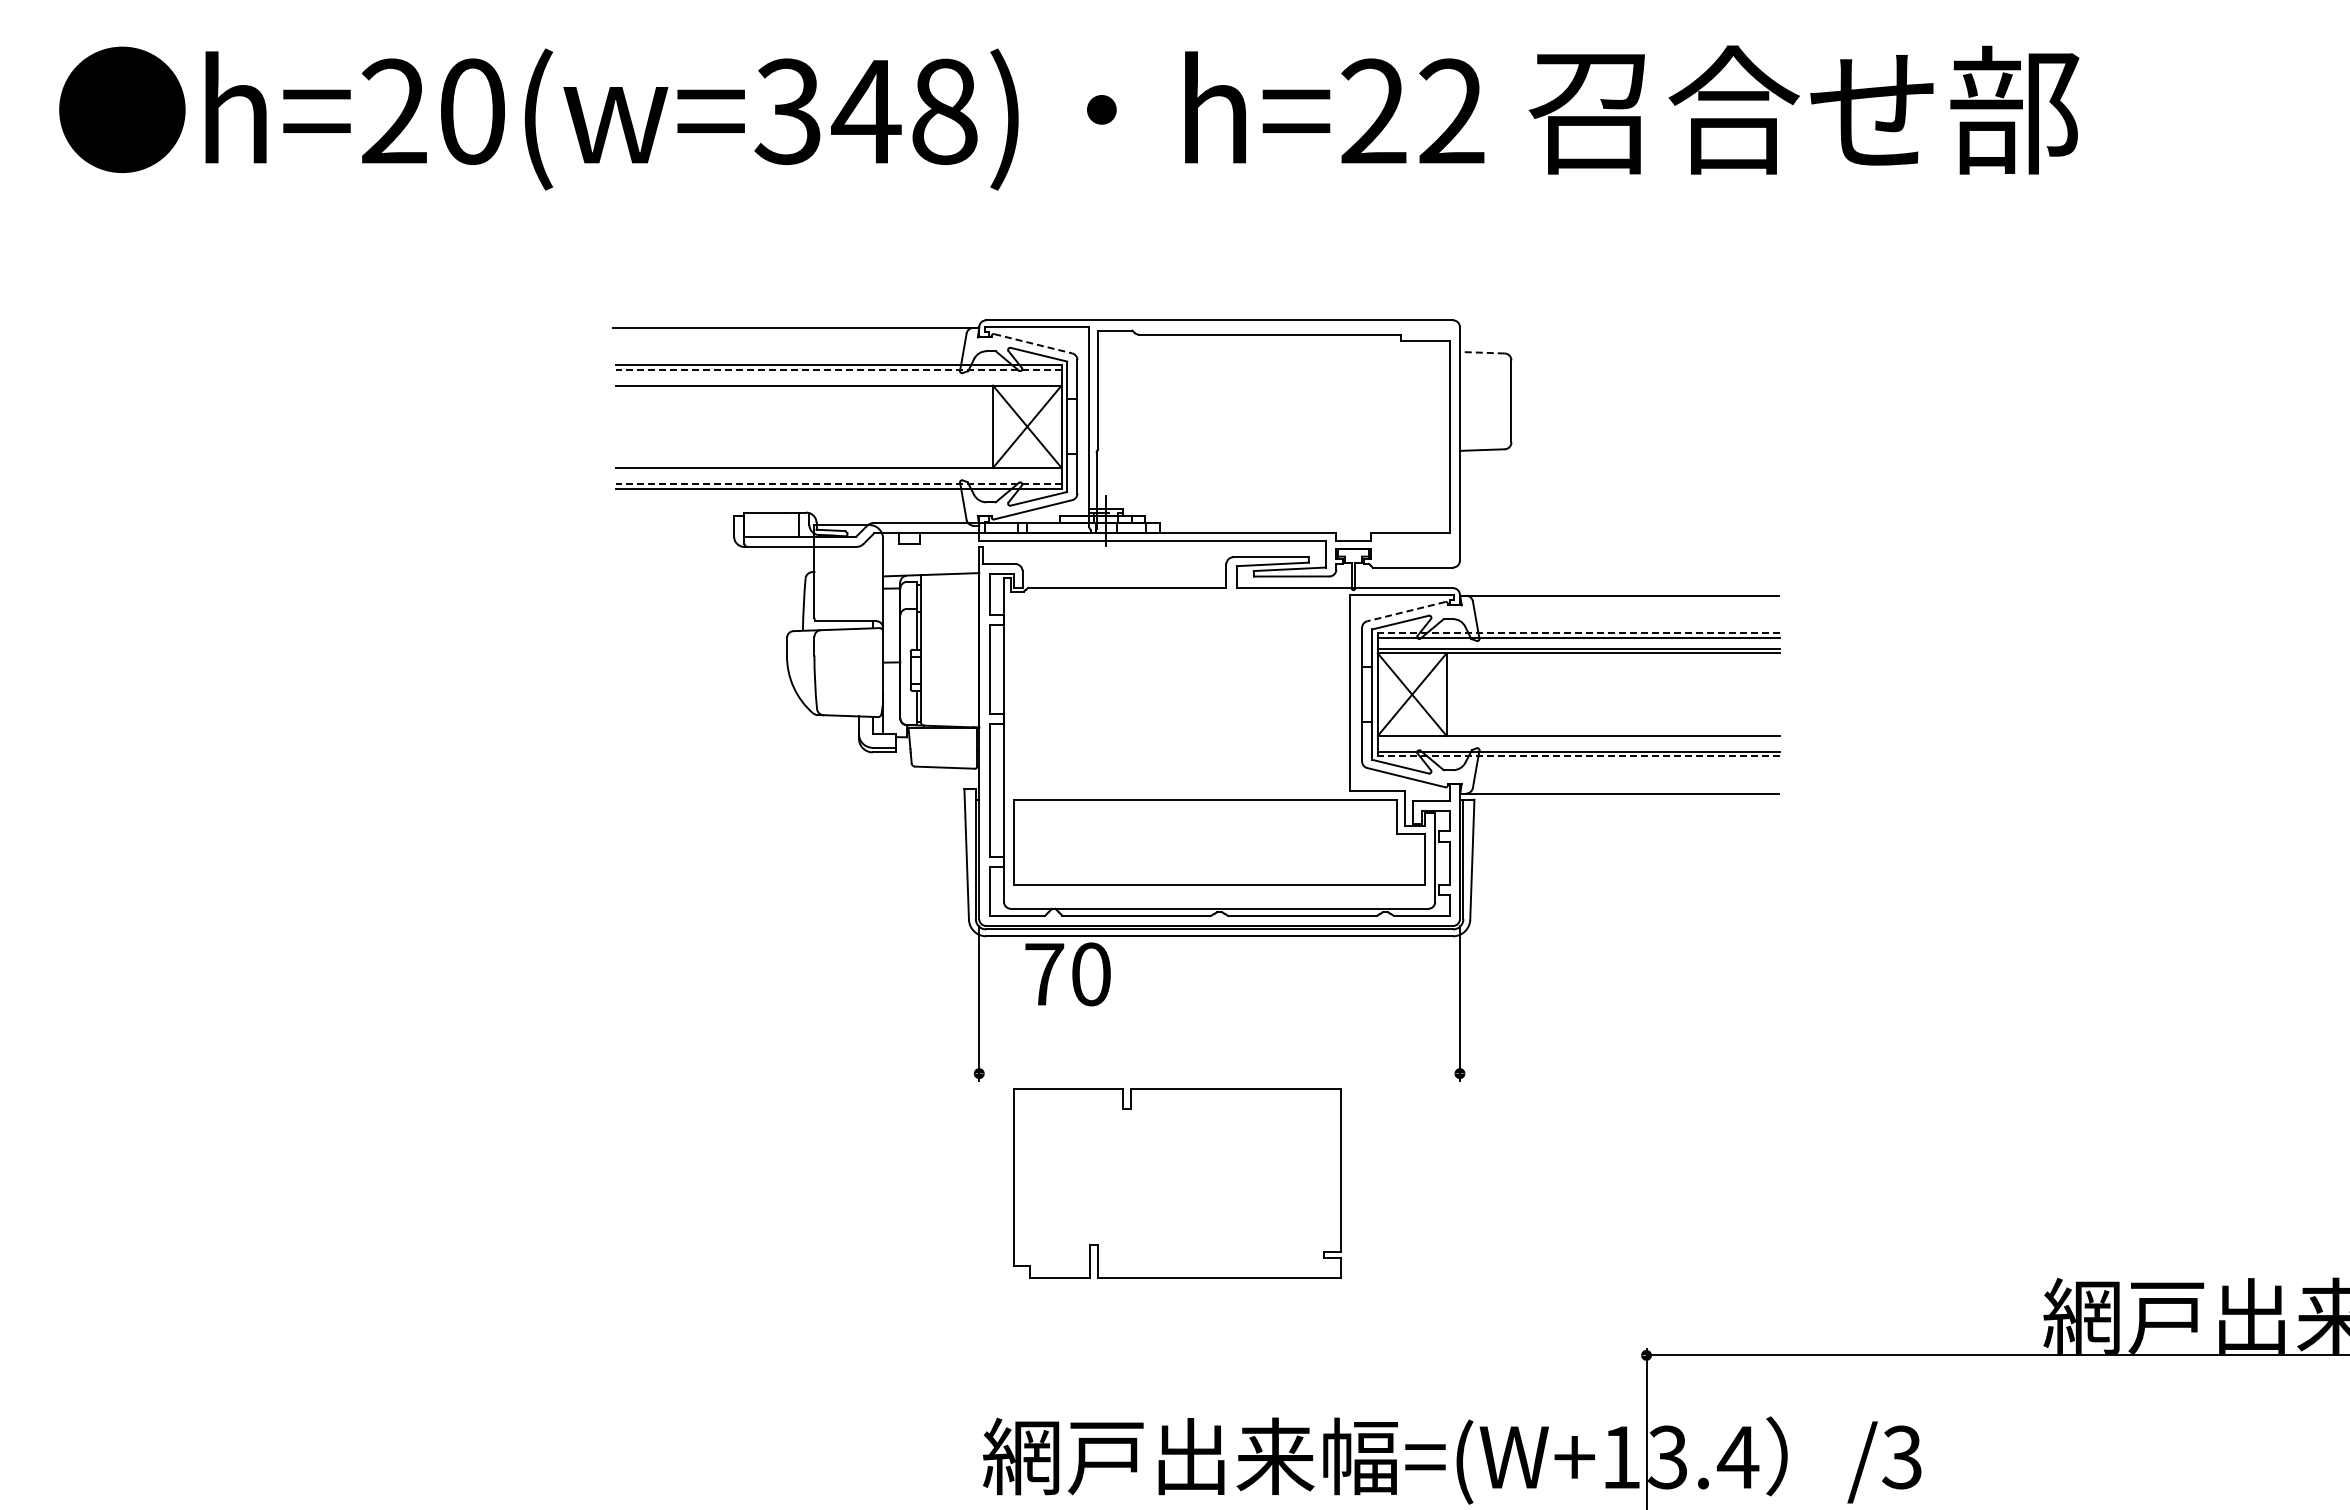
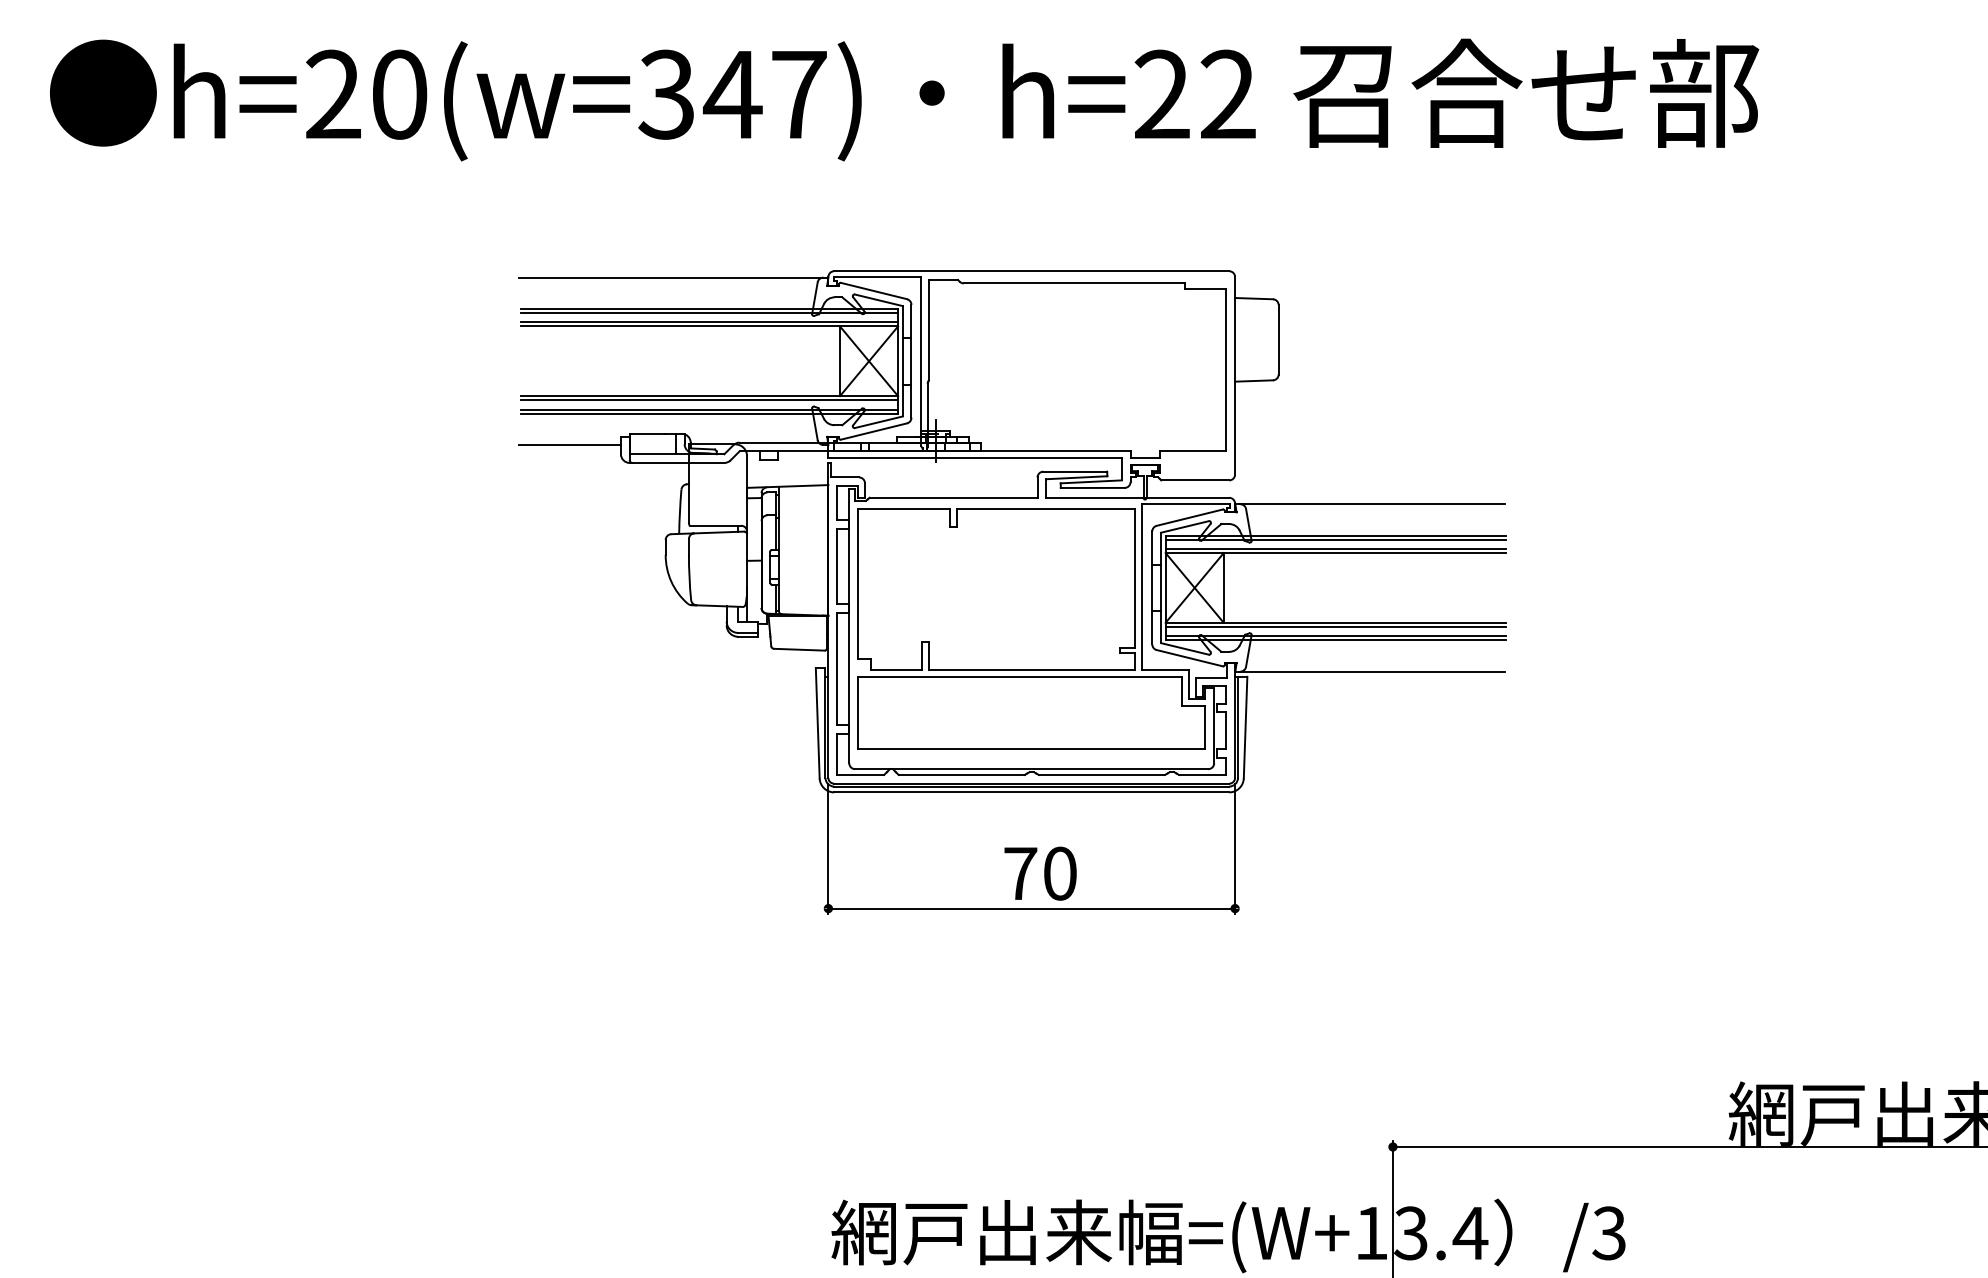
text: (944, 111) -> (798, 94), h=20(w=348) -> h=20(w=347)
line: (1033, 343) -> (874, 290), dashed -> solid
line: (1481, 352) -> (1253, 298), dashed -> solid
line: (838, 369) -> (709, 312), dashed -> solid
line: (838, 380) -> (709, 322), added
line: (838, 472) -> (709, 399), added
line: (838, 483) -> (709, 409), dashed -> solid
line: (673, 525) -> (569, 444), added
line: (1405, 611) -> (1189, 517), dashed -> solid
line: (1578, 632) -> (1335, 535), dashed -> solid
line: (1578, 740) -> (1335, 626), added
line: (1578, 756) -> (1335, 640), dashed -> solid
text: (1067, 974) -> (1040, 873), moved
line: (1219, 1073) -> (1031, 908), added
part: (1177, 1183) -> (996, 589), moved

